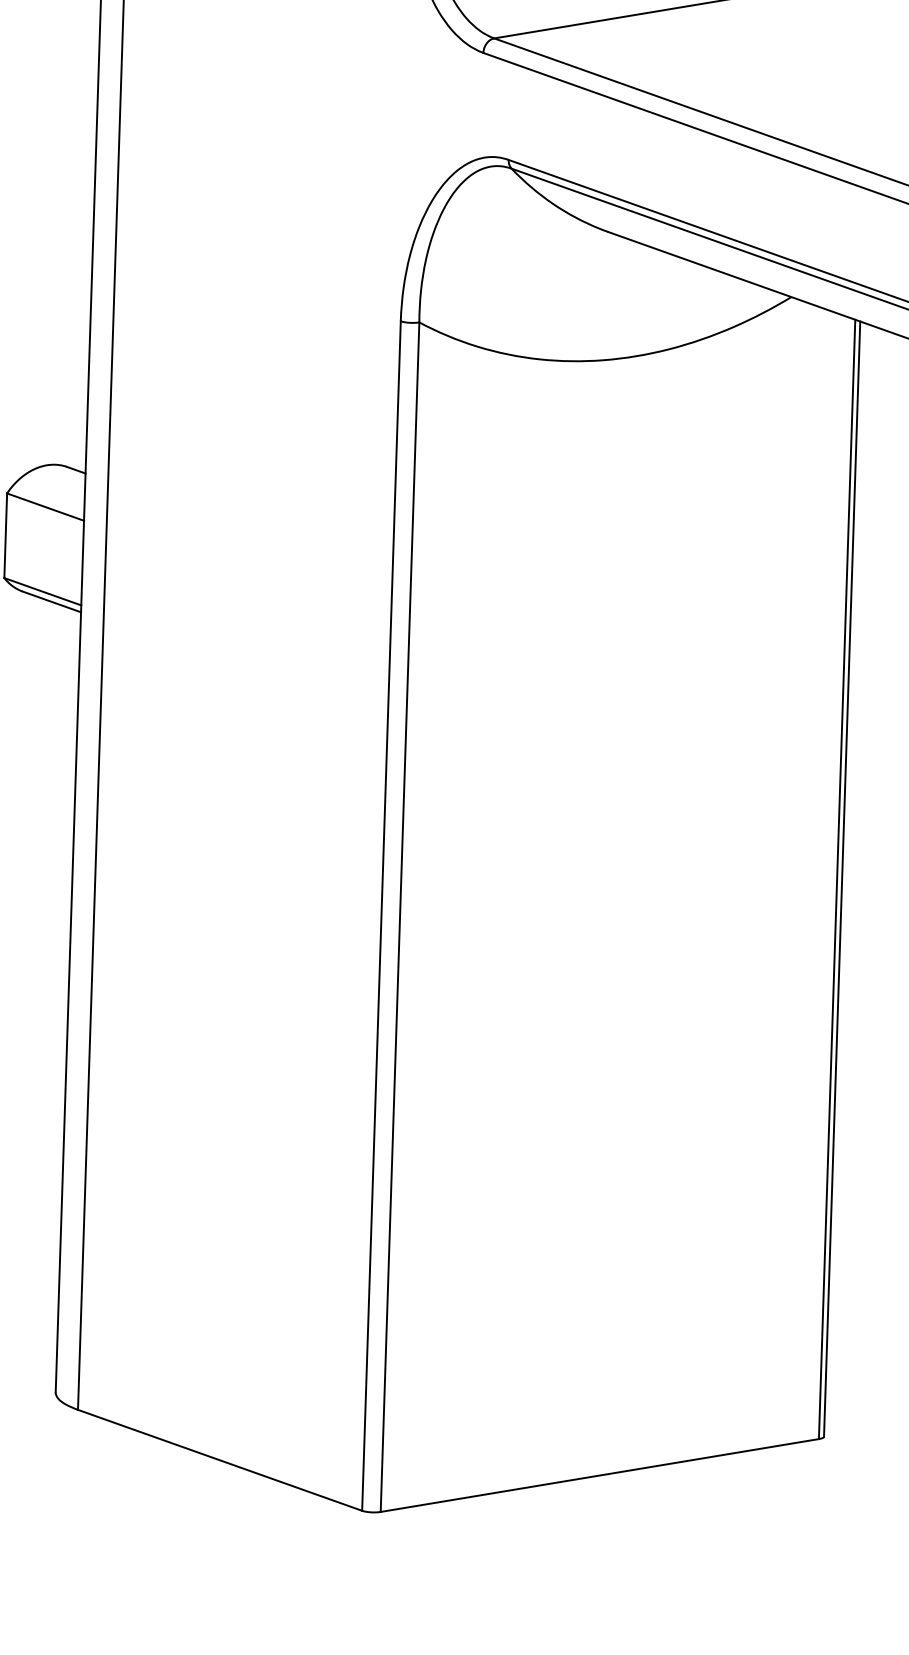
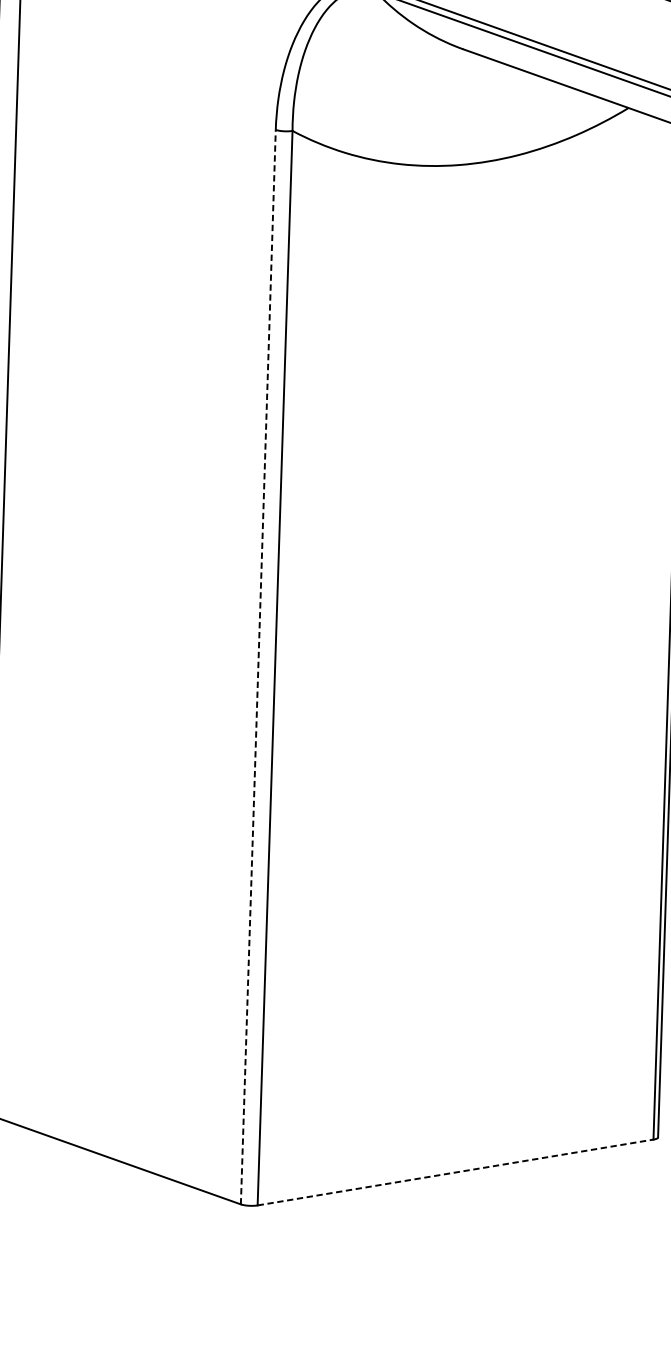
line: (381, 915) -> (258, 666), solid -> dashed
line: (600, 1475) -> (456, 1172), solid -> dashed

